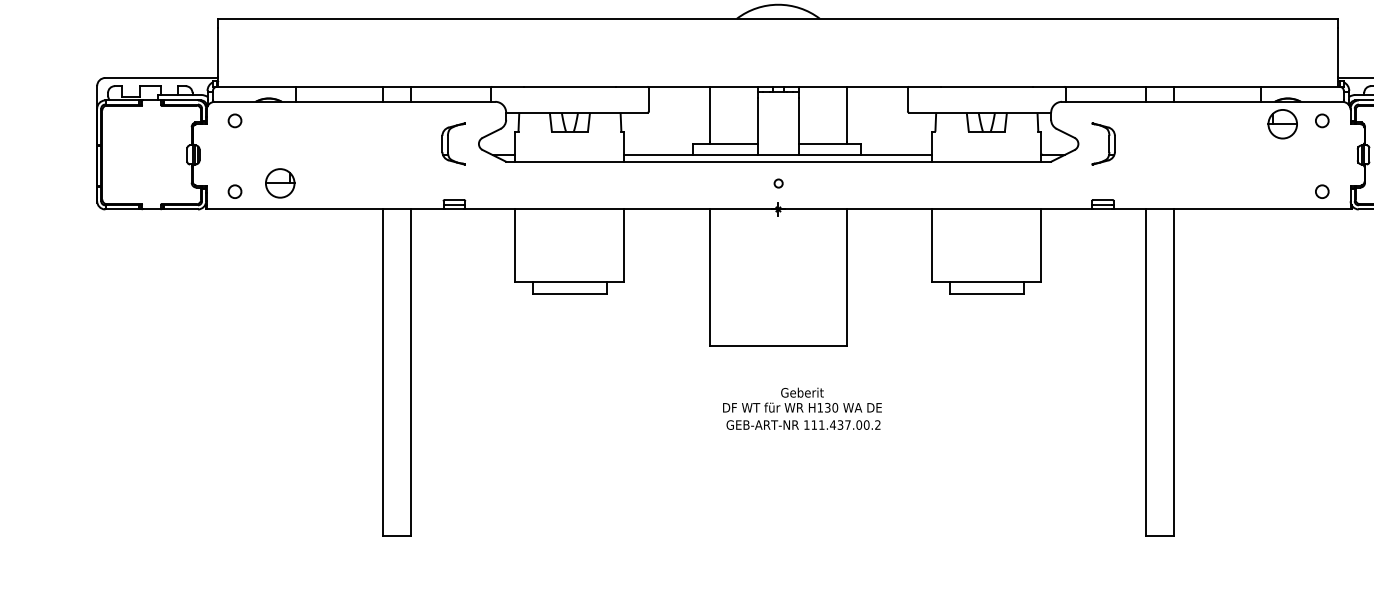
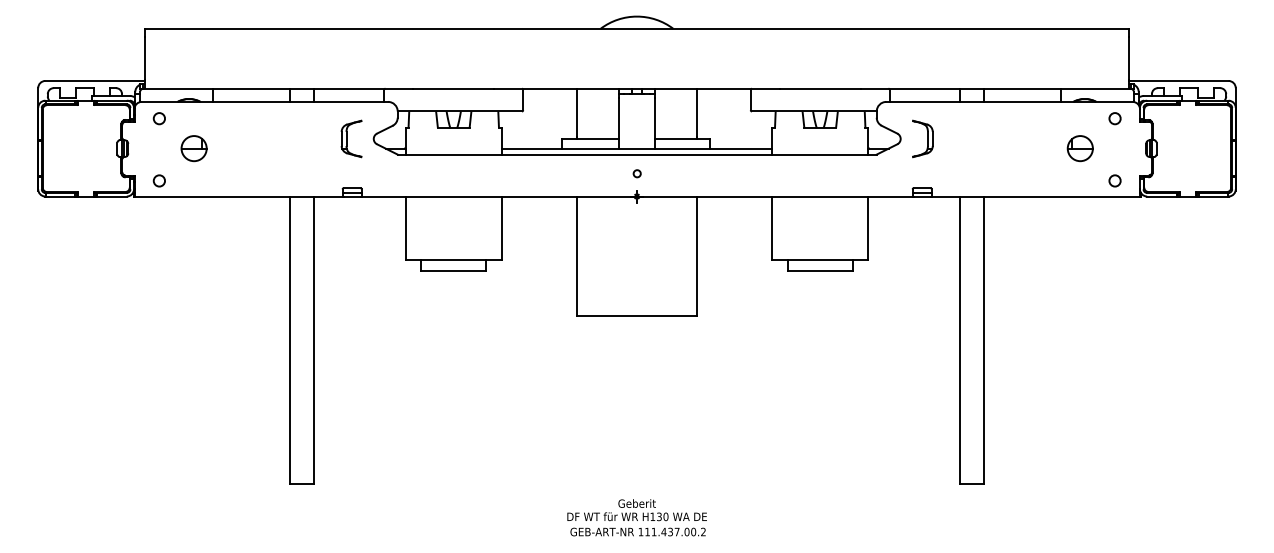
part: (1281, 124) -> (1079, 148), moved
part: (279, 183) -> (193, 148), moved
text: (801, 408) -> (636, 517), moved

